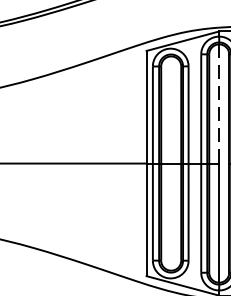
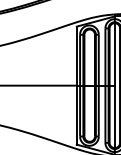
line: (218, 104) -> (114, 54), dashed -> solid

